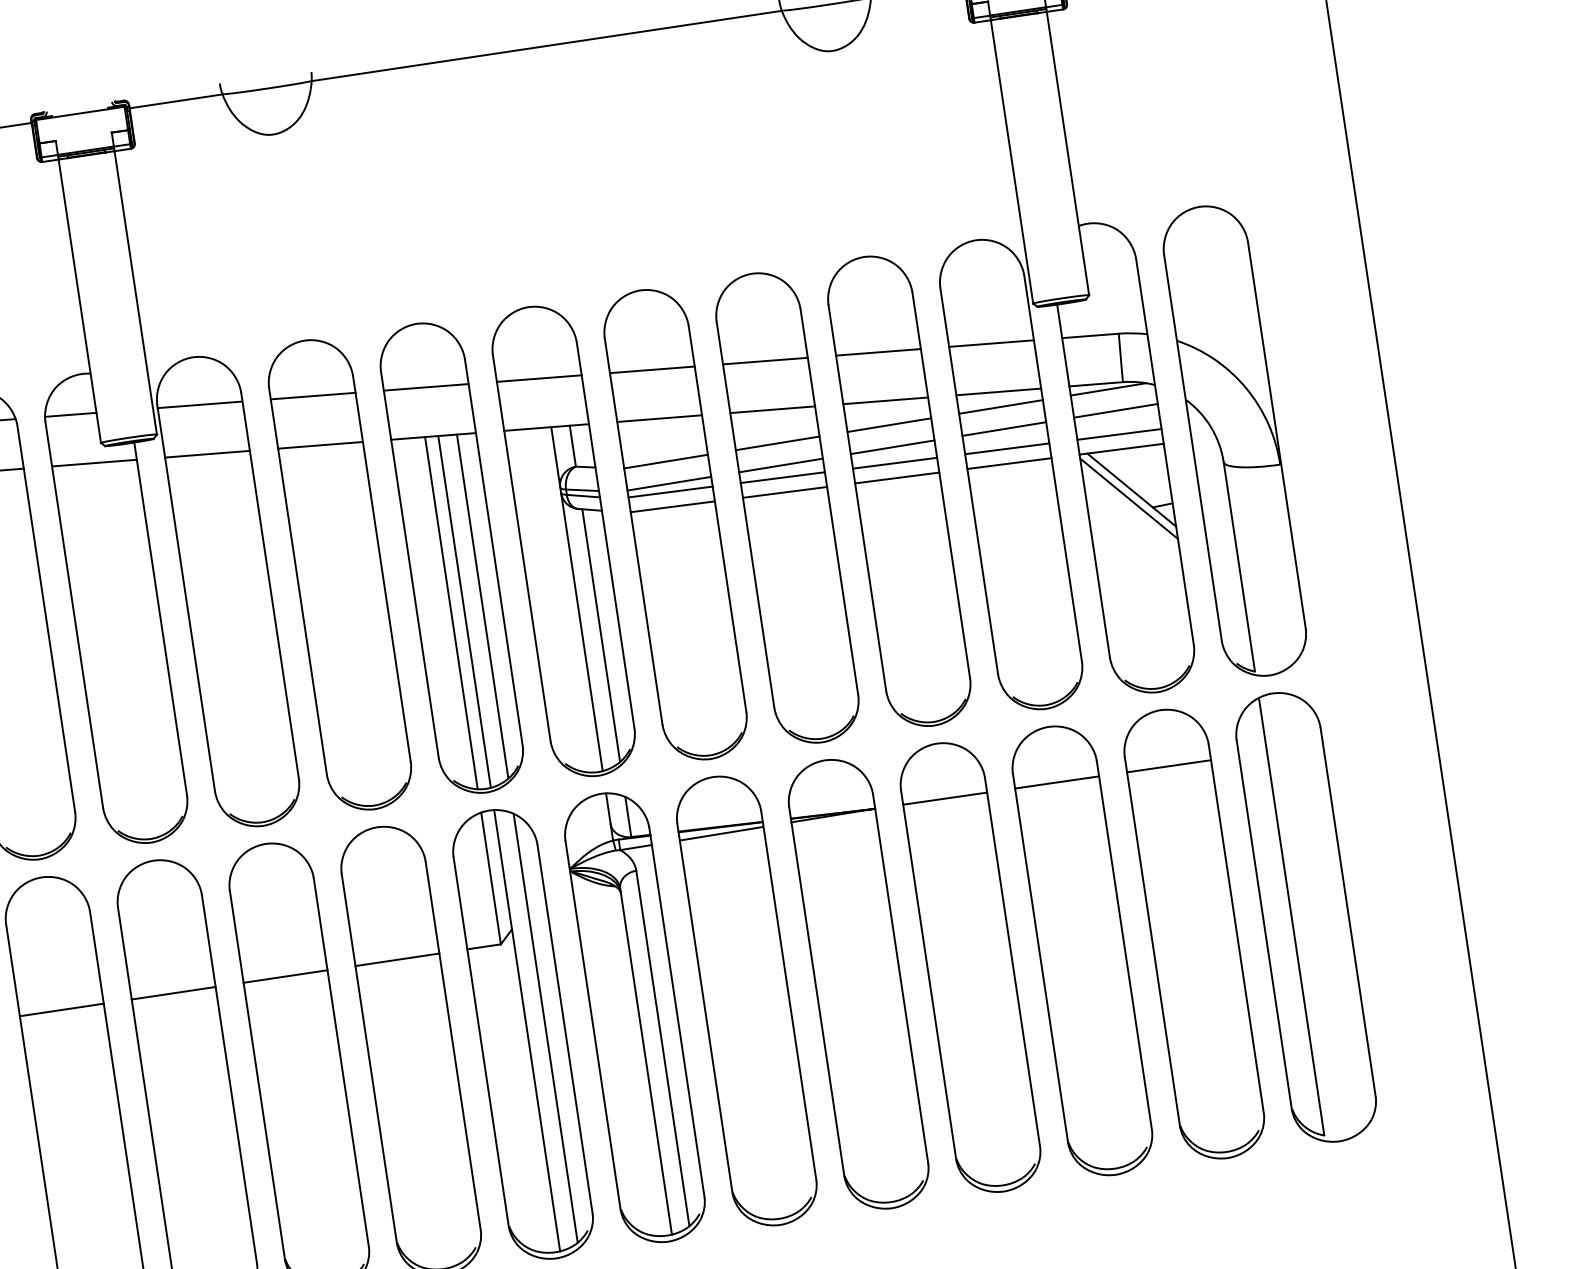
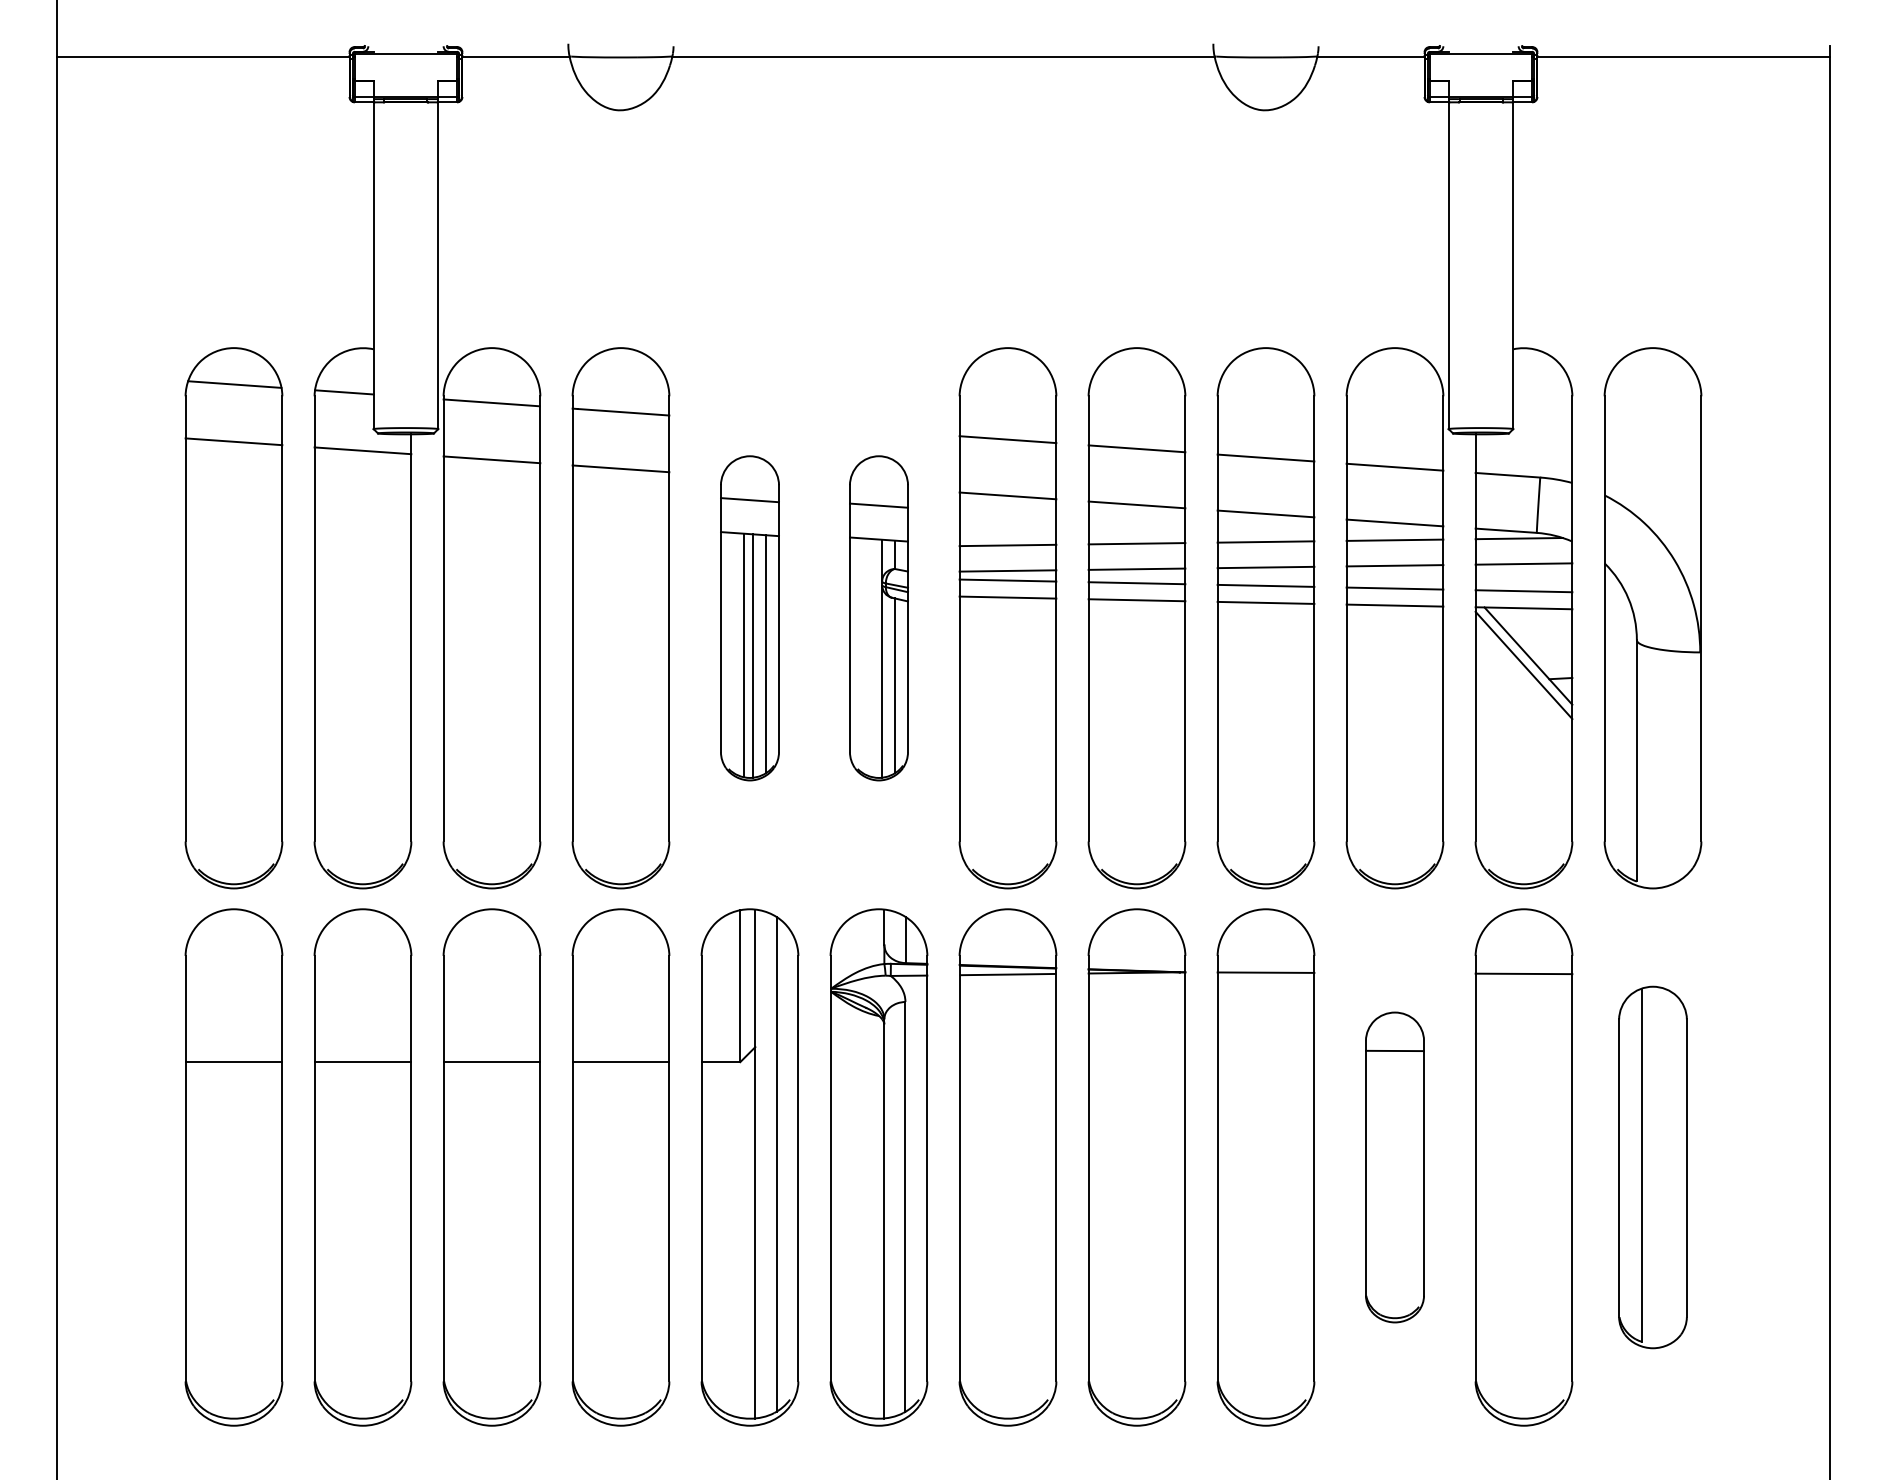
part: (563, 541) -> (878, 618), size x0.6
part: (451, 558) -> (749, 618), size x0.6
part: (1305, 917) -> (1652, 1167), size x0.7
part: (1081, 950) -> (1394, 1167), size x0.6

